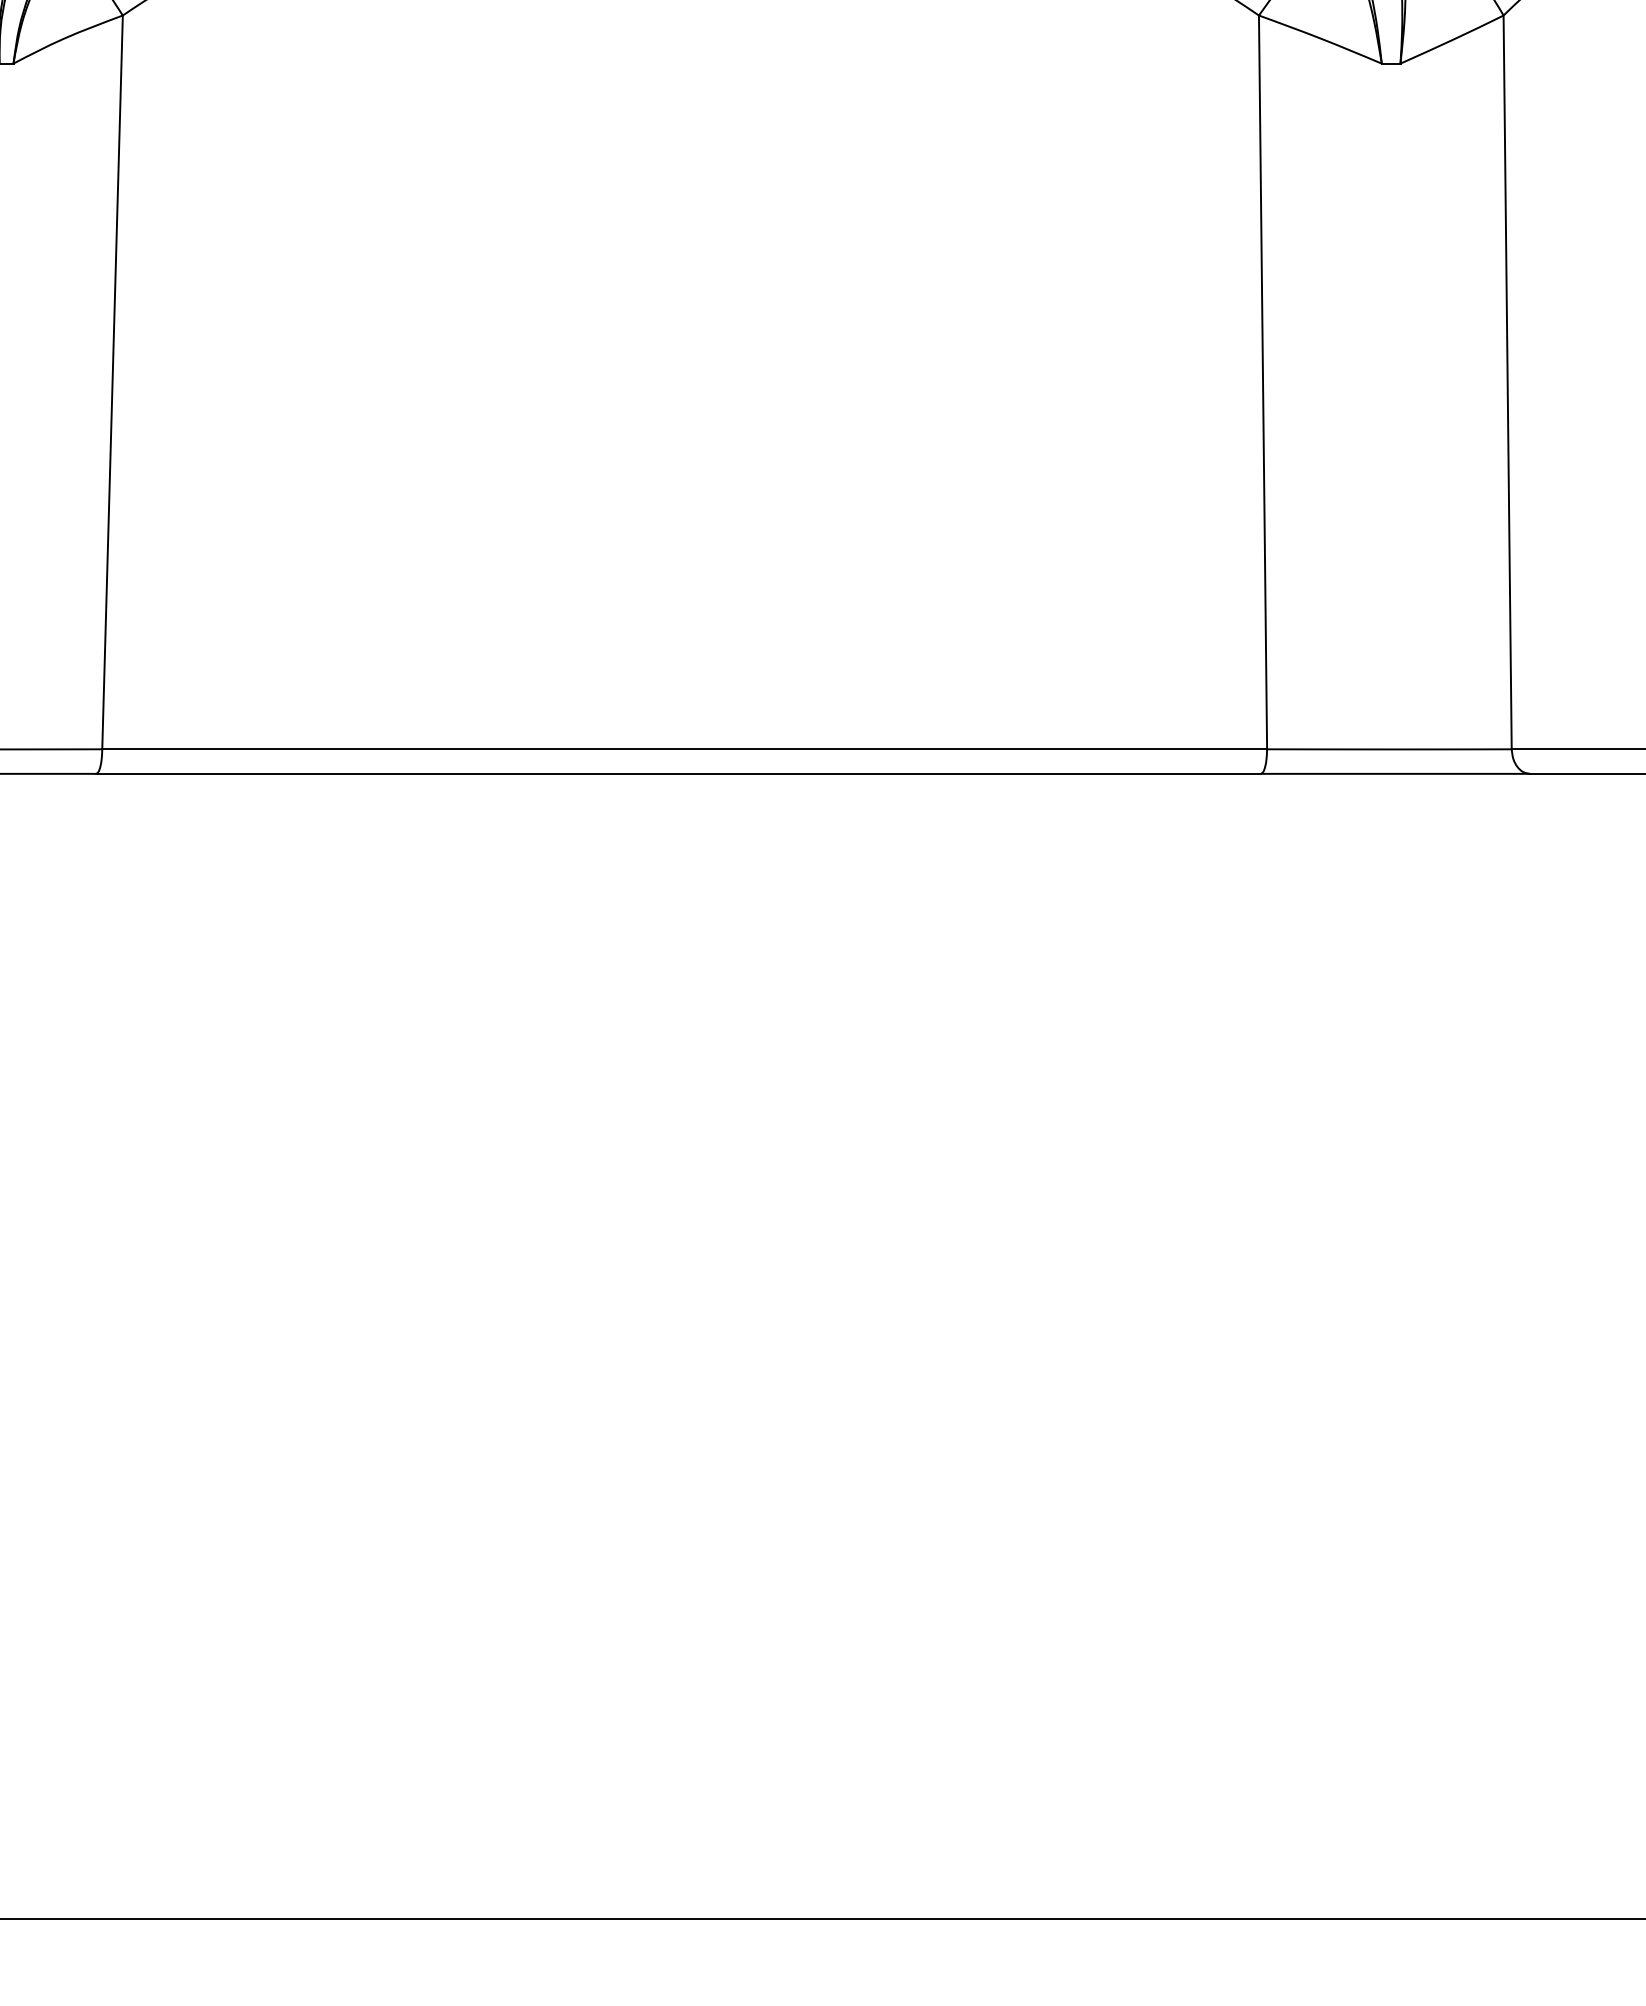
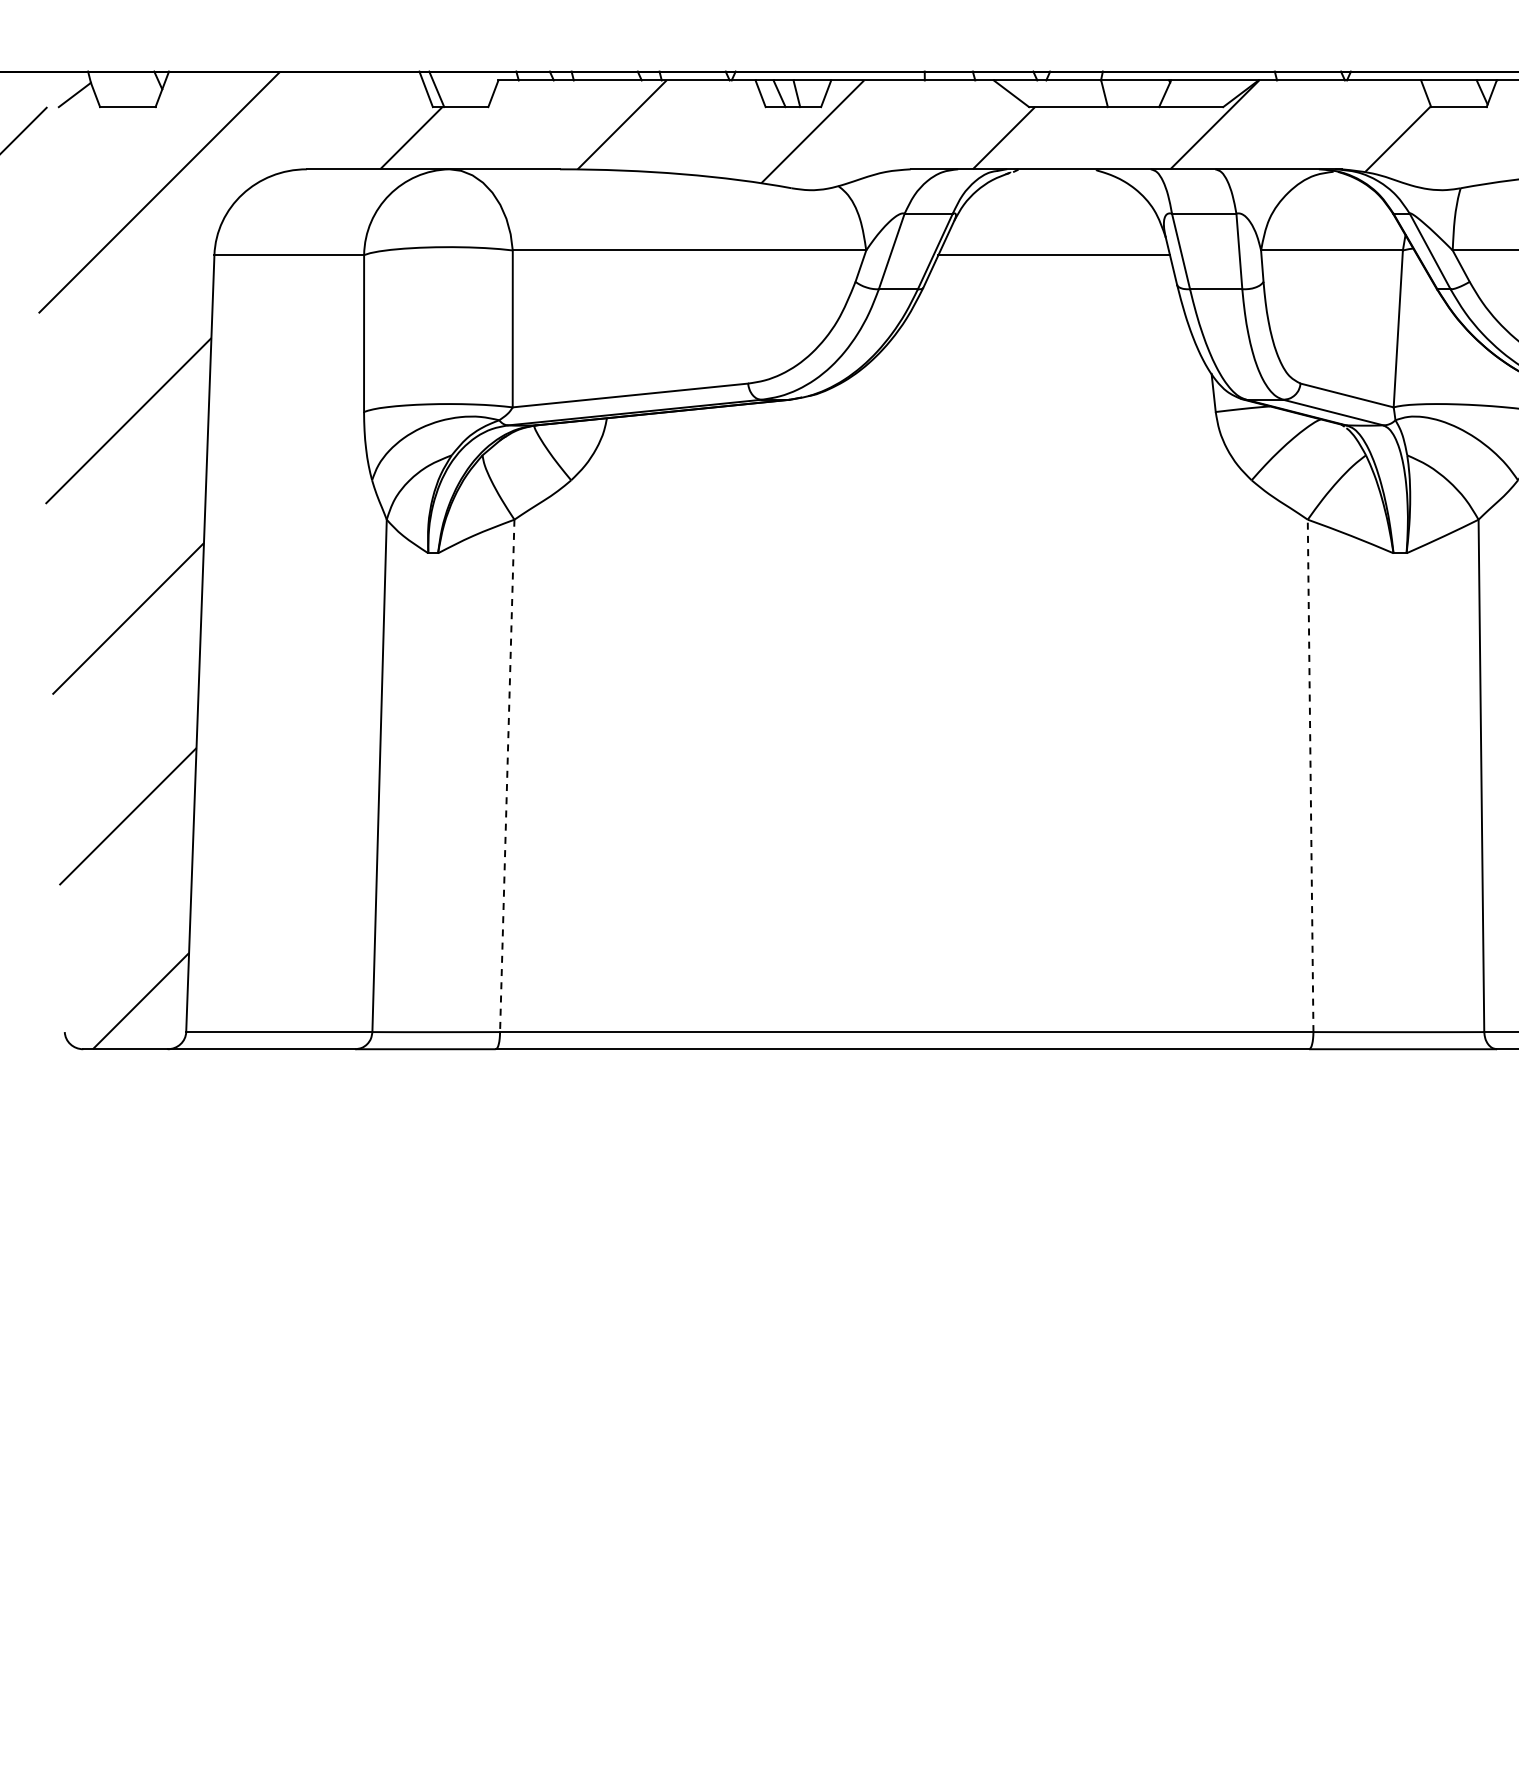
line: (1262, 381) -> (1310, 775), solid -> dashed
line: (112, 383) -> (507, 776), solid -> dashed

